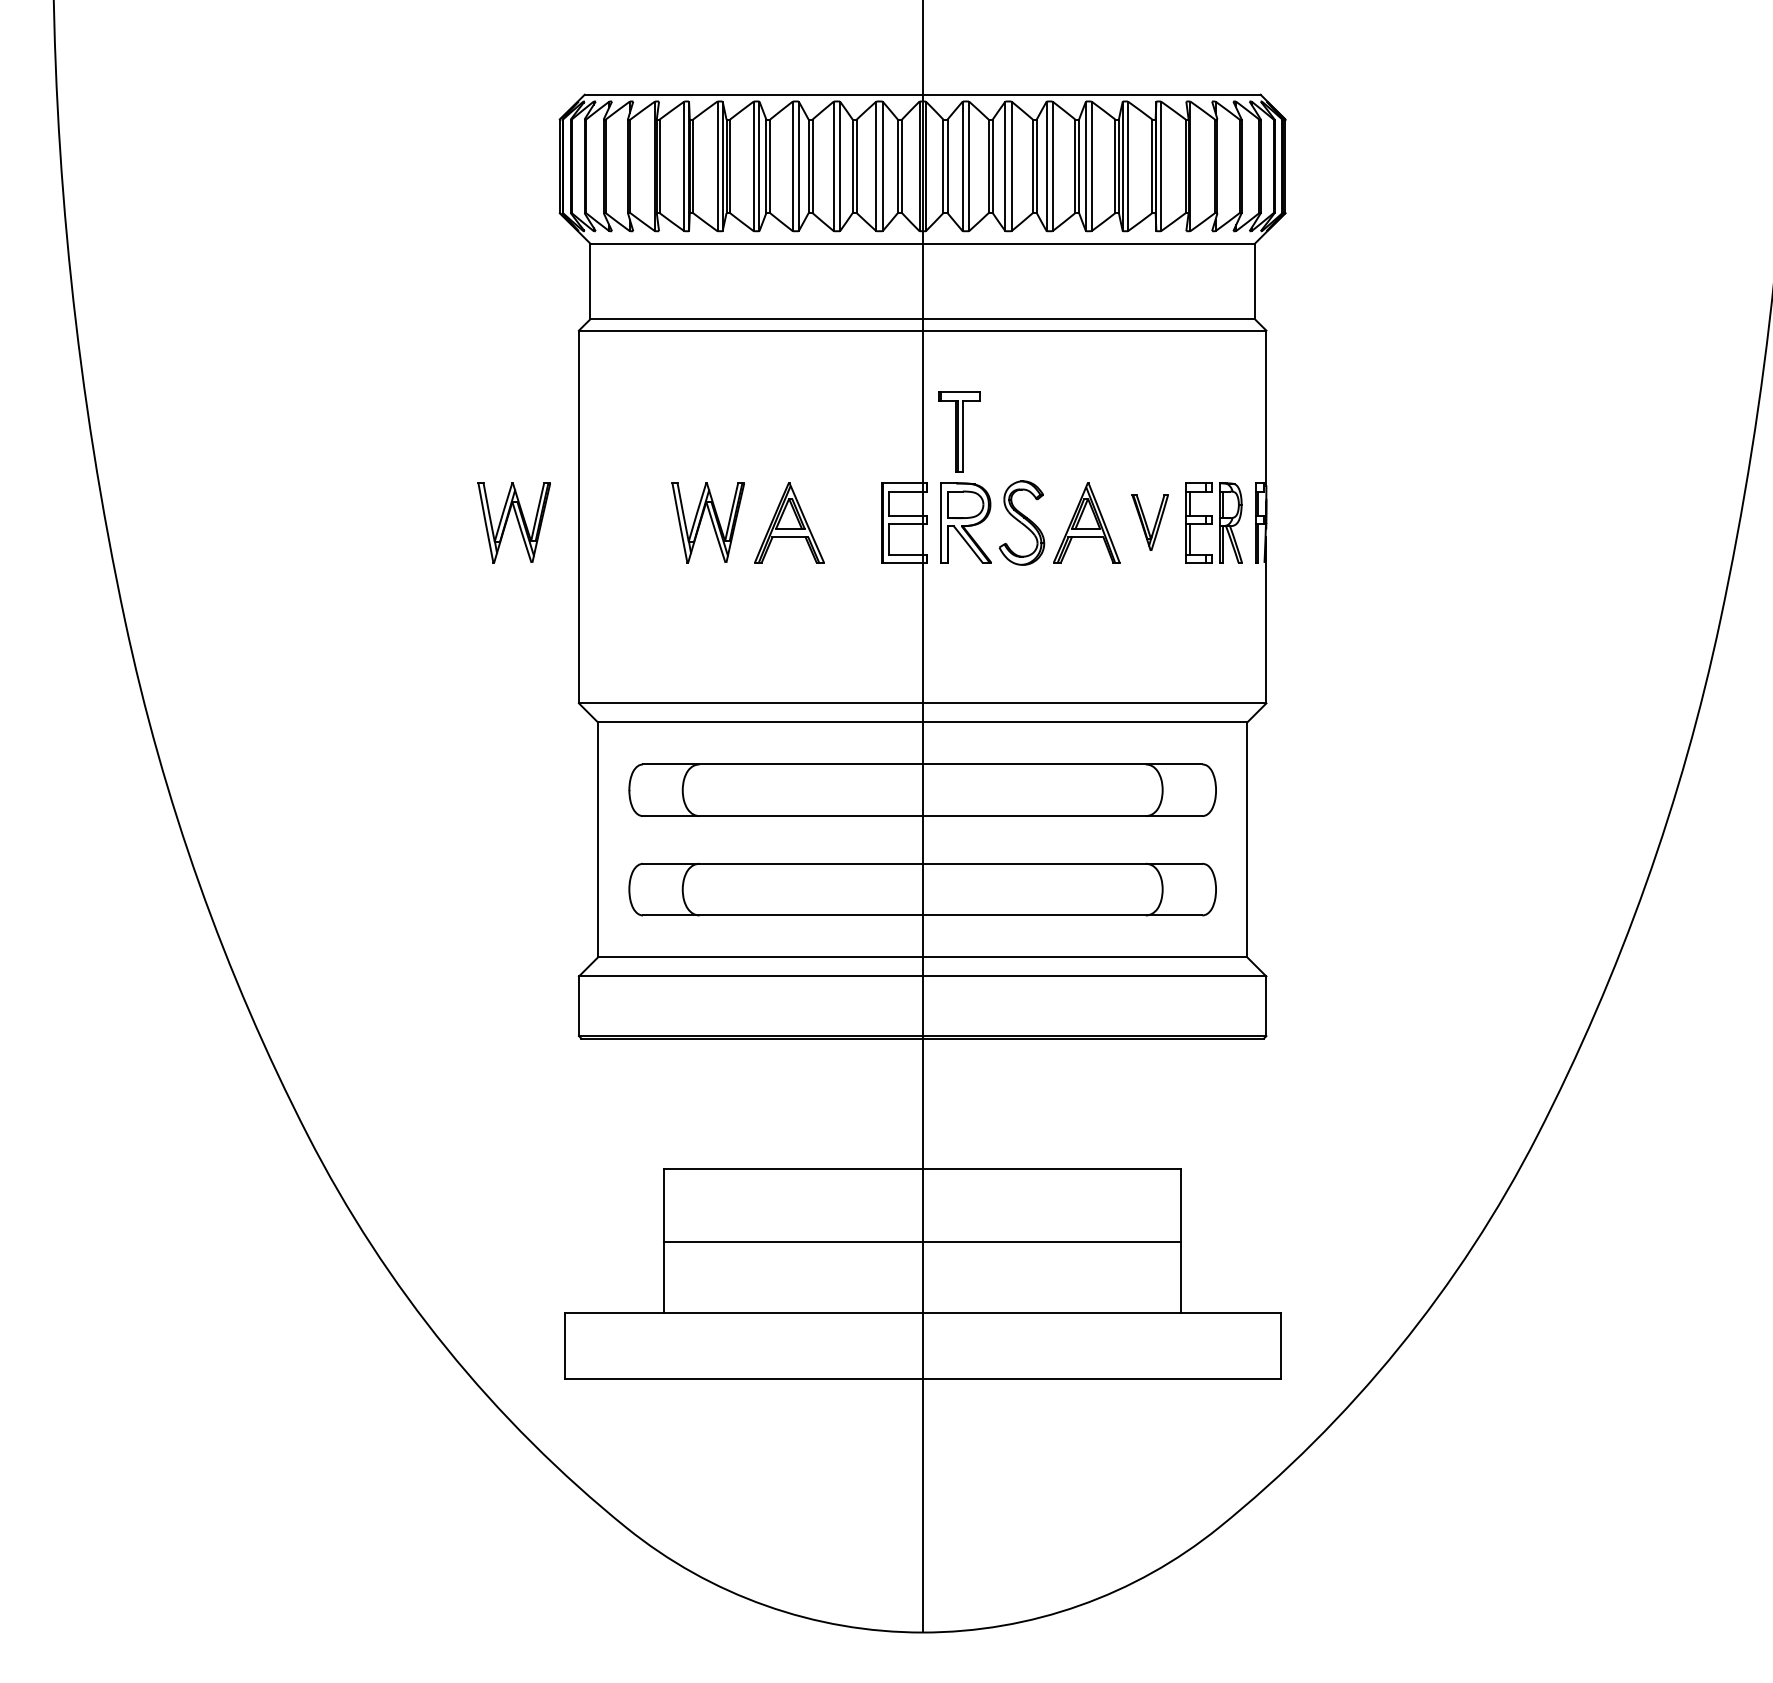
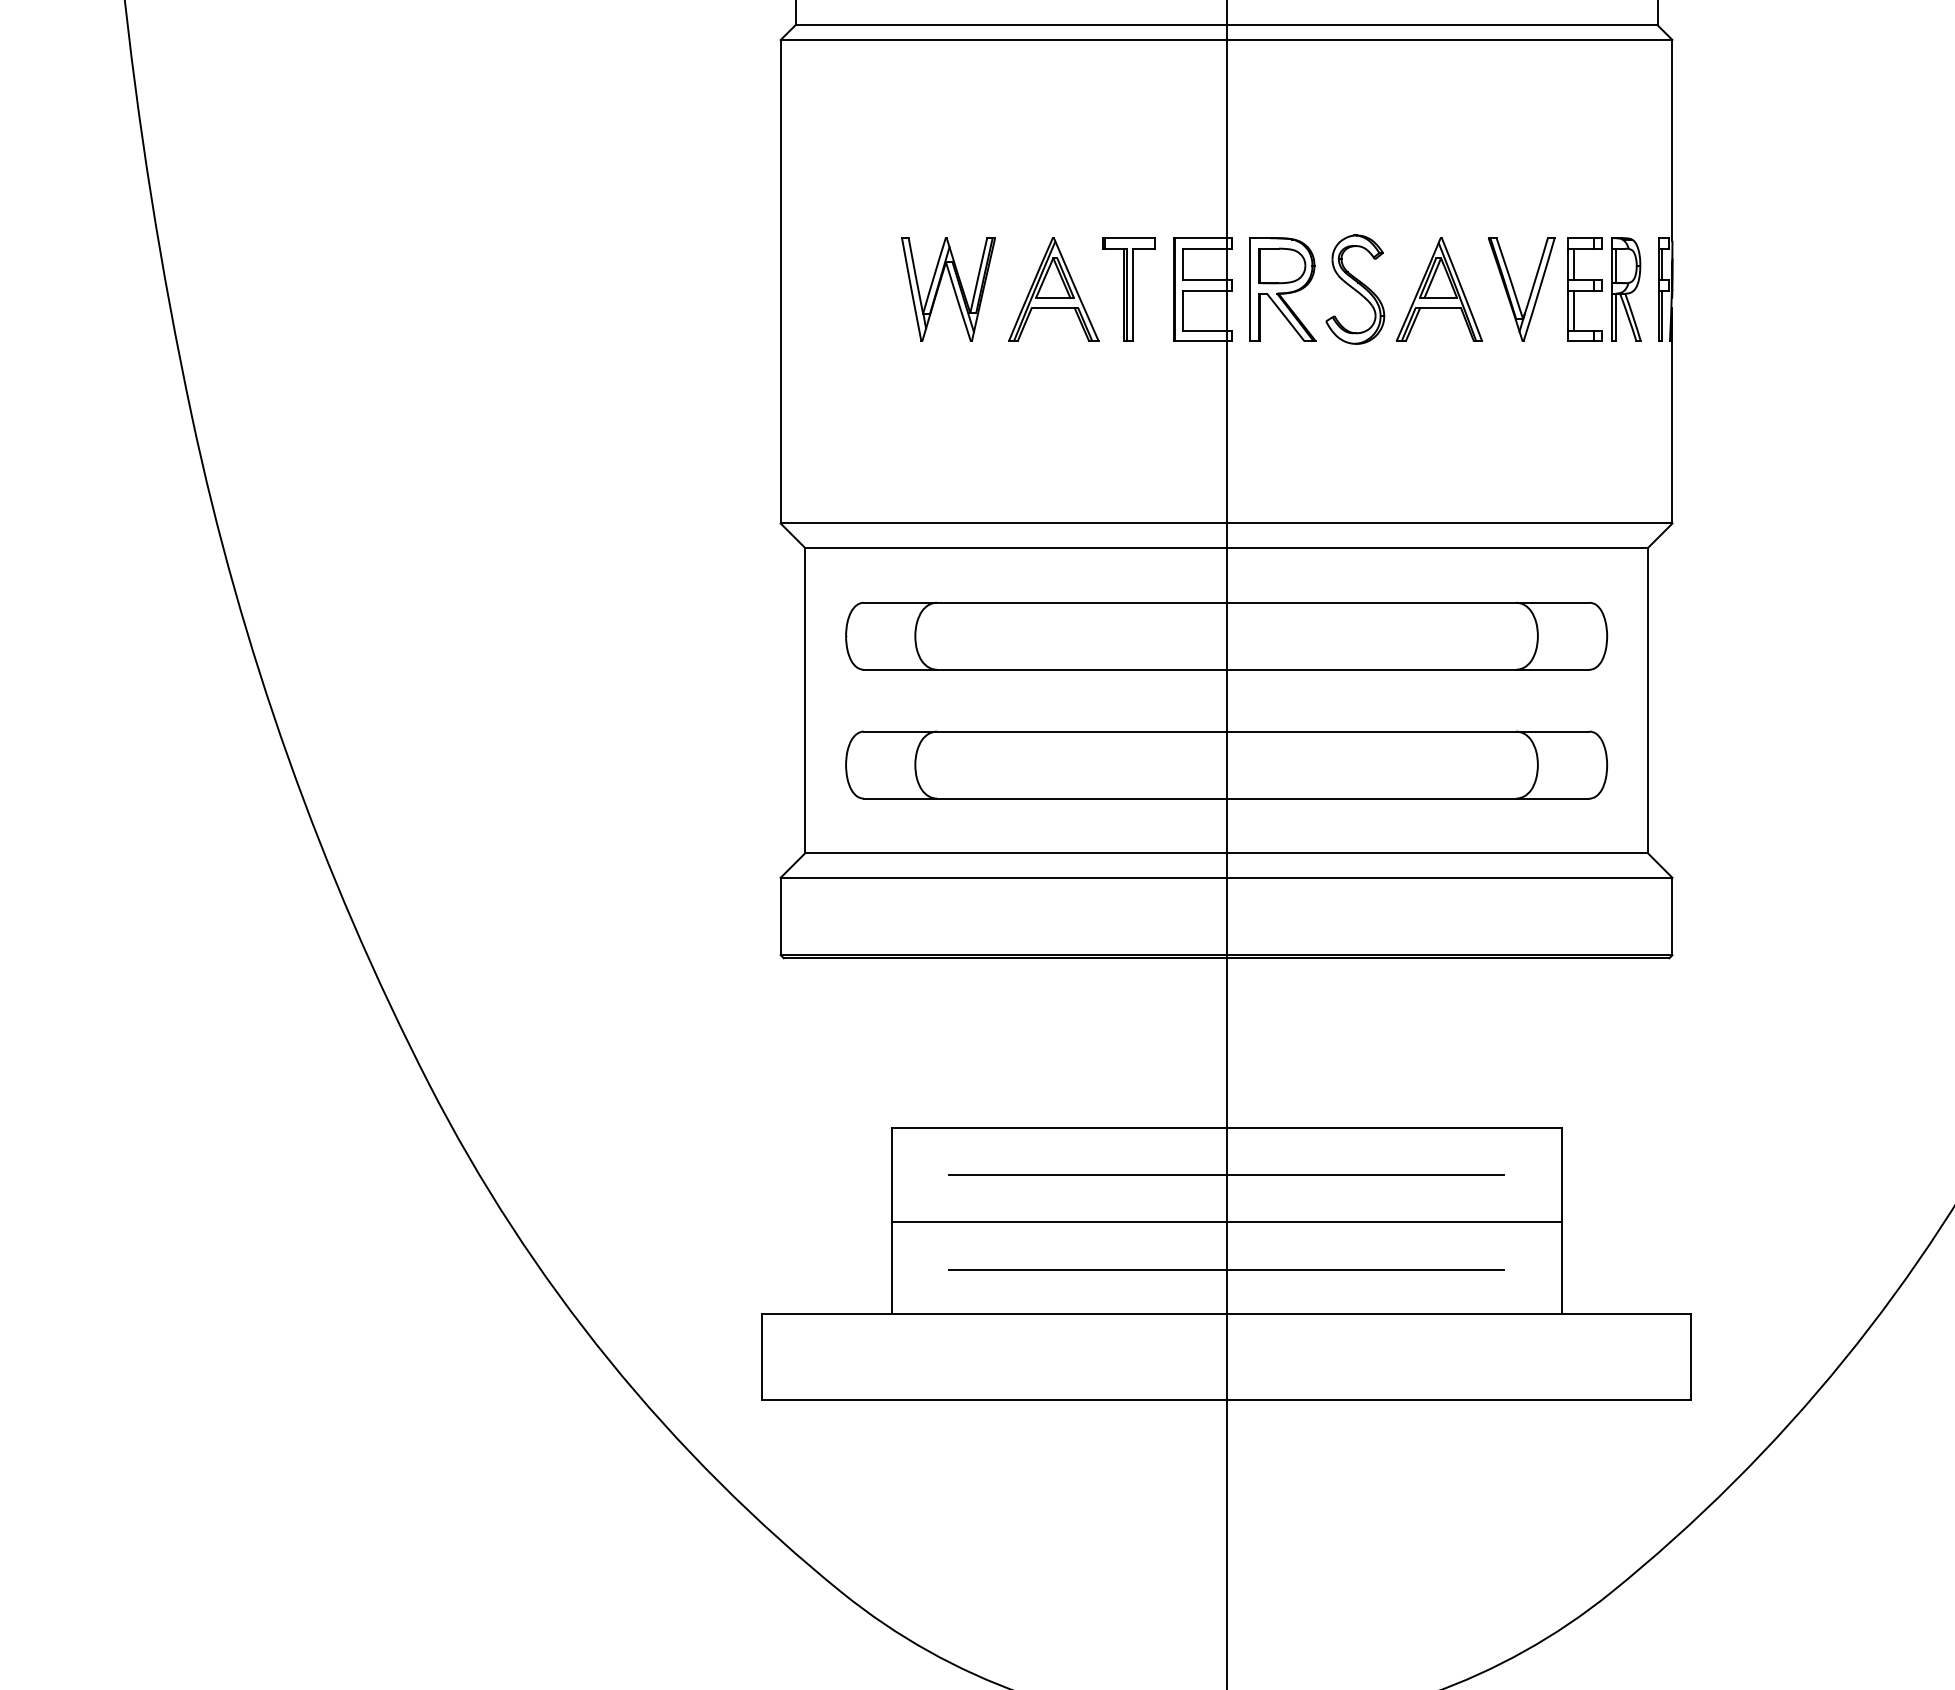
part: (959, 431) -> (1129, 288), moved
part: (513, 522) -> (695, 288), removed
part: (1150, 522) -> (1522, 288), size x1.43
line: (922, 1205) -> (1226, 1174), added
line: (922, 1278) -> (1226, 1269), added

